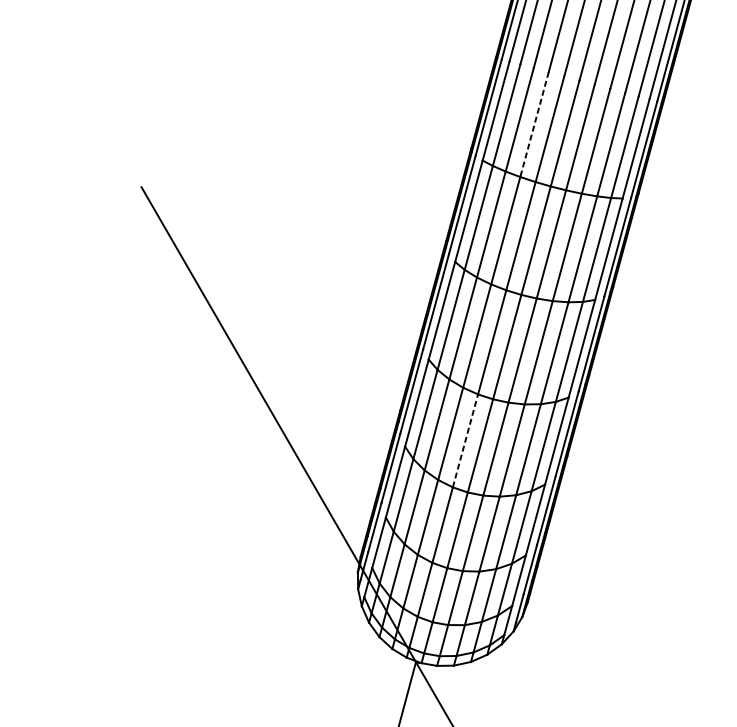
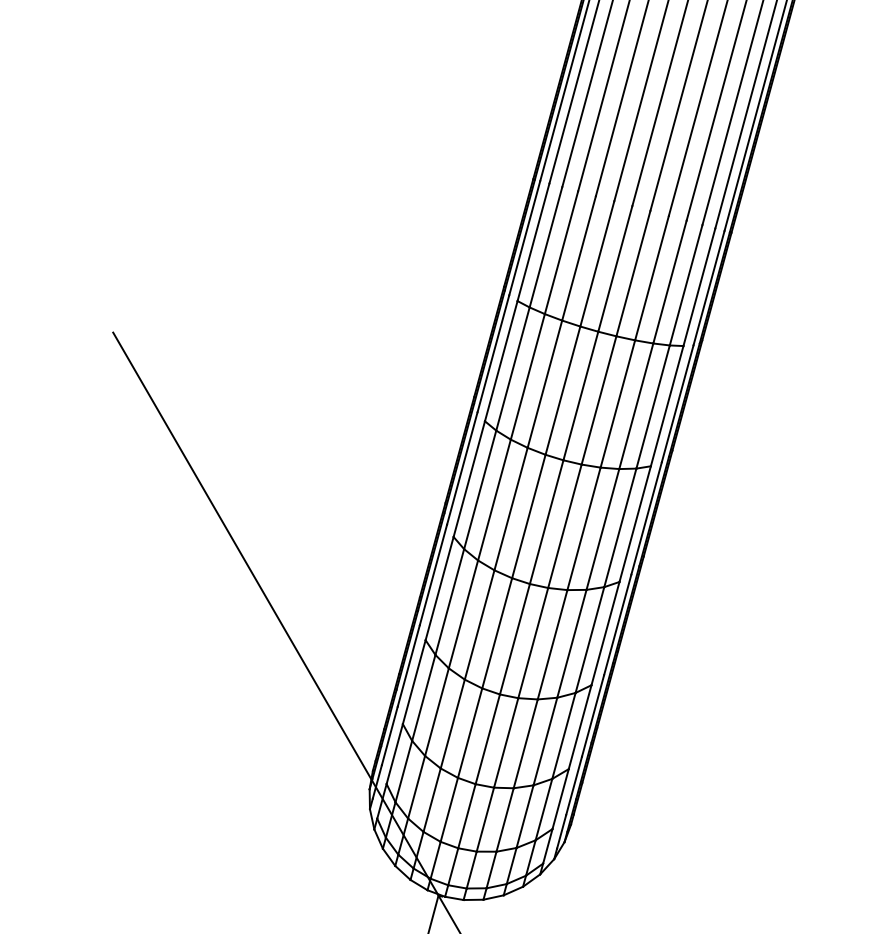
line: (534, 124) -> (578, 258), dashed -> solid
line: (465, 440) -> (497, 632), dashed -> solid

